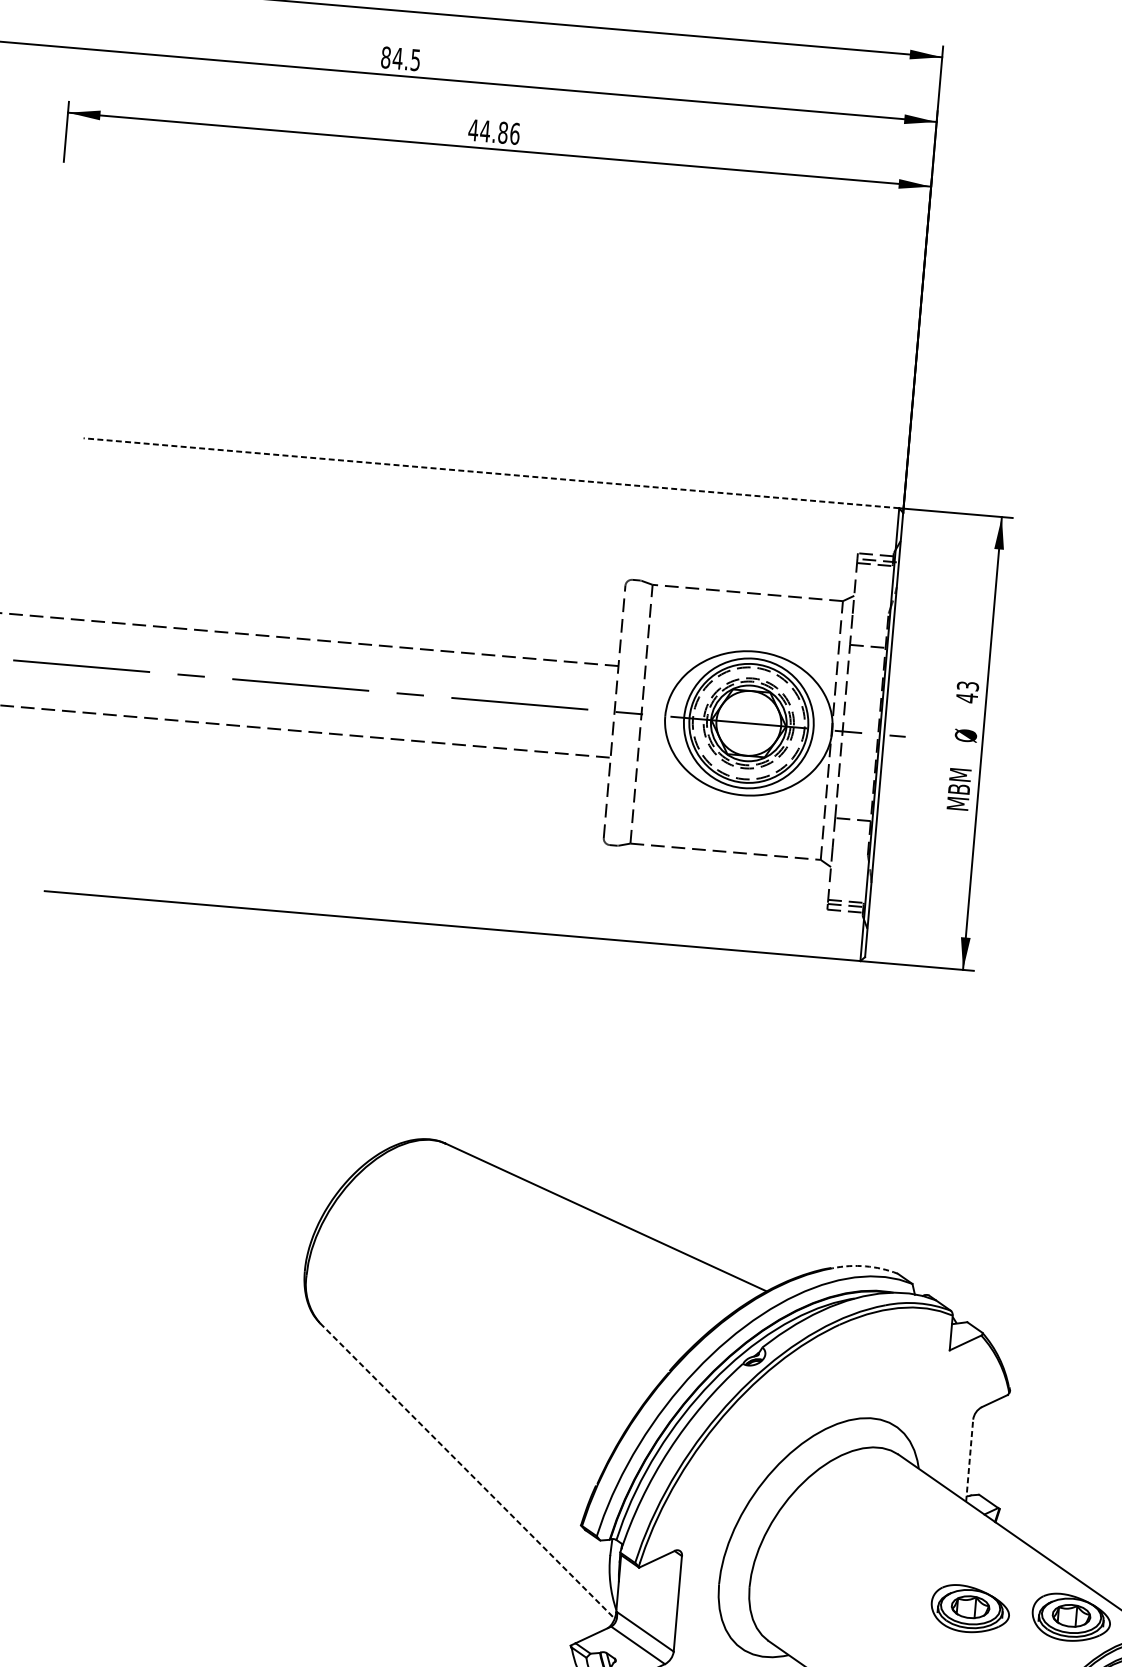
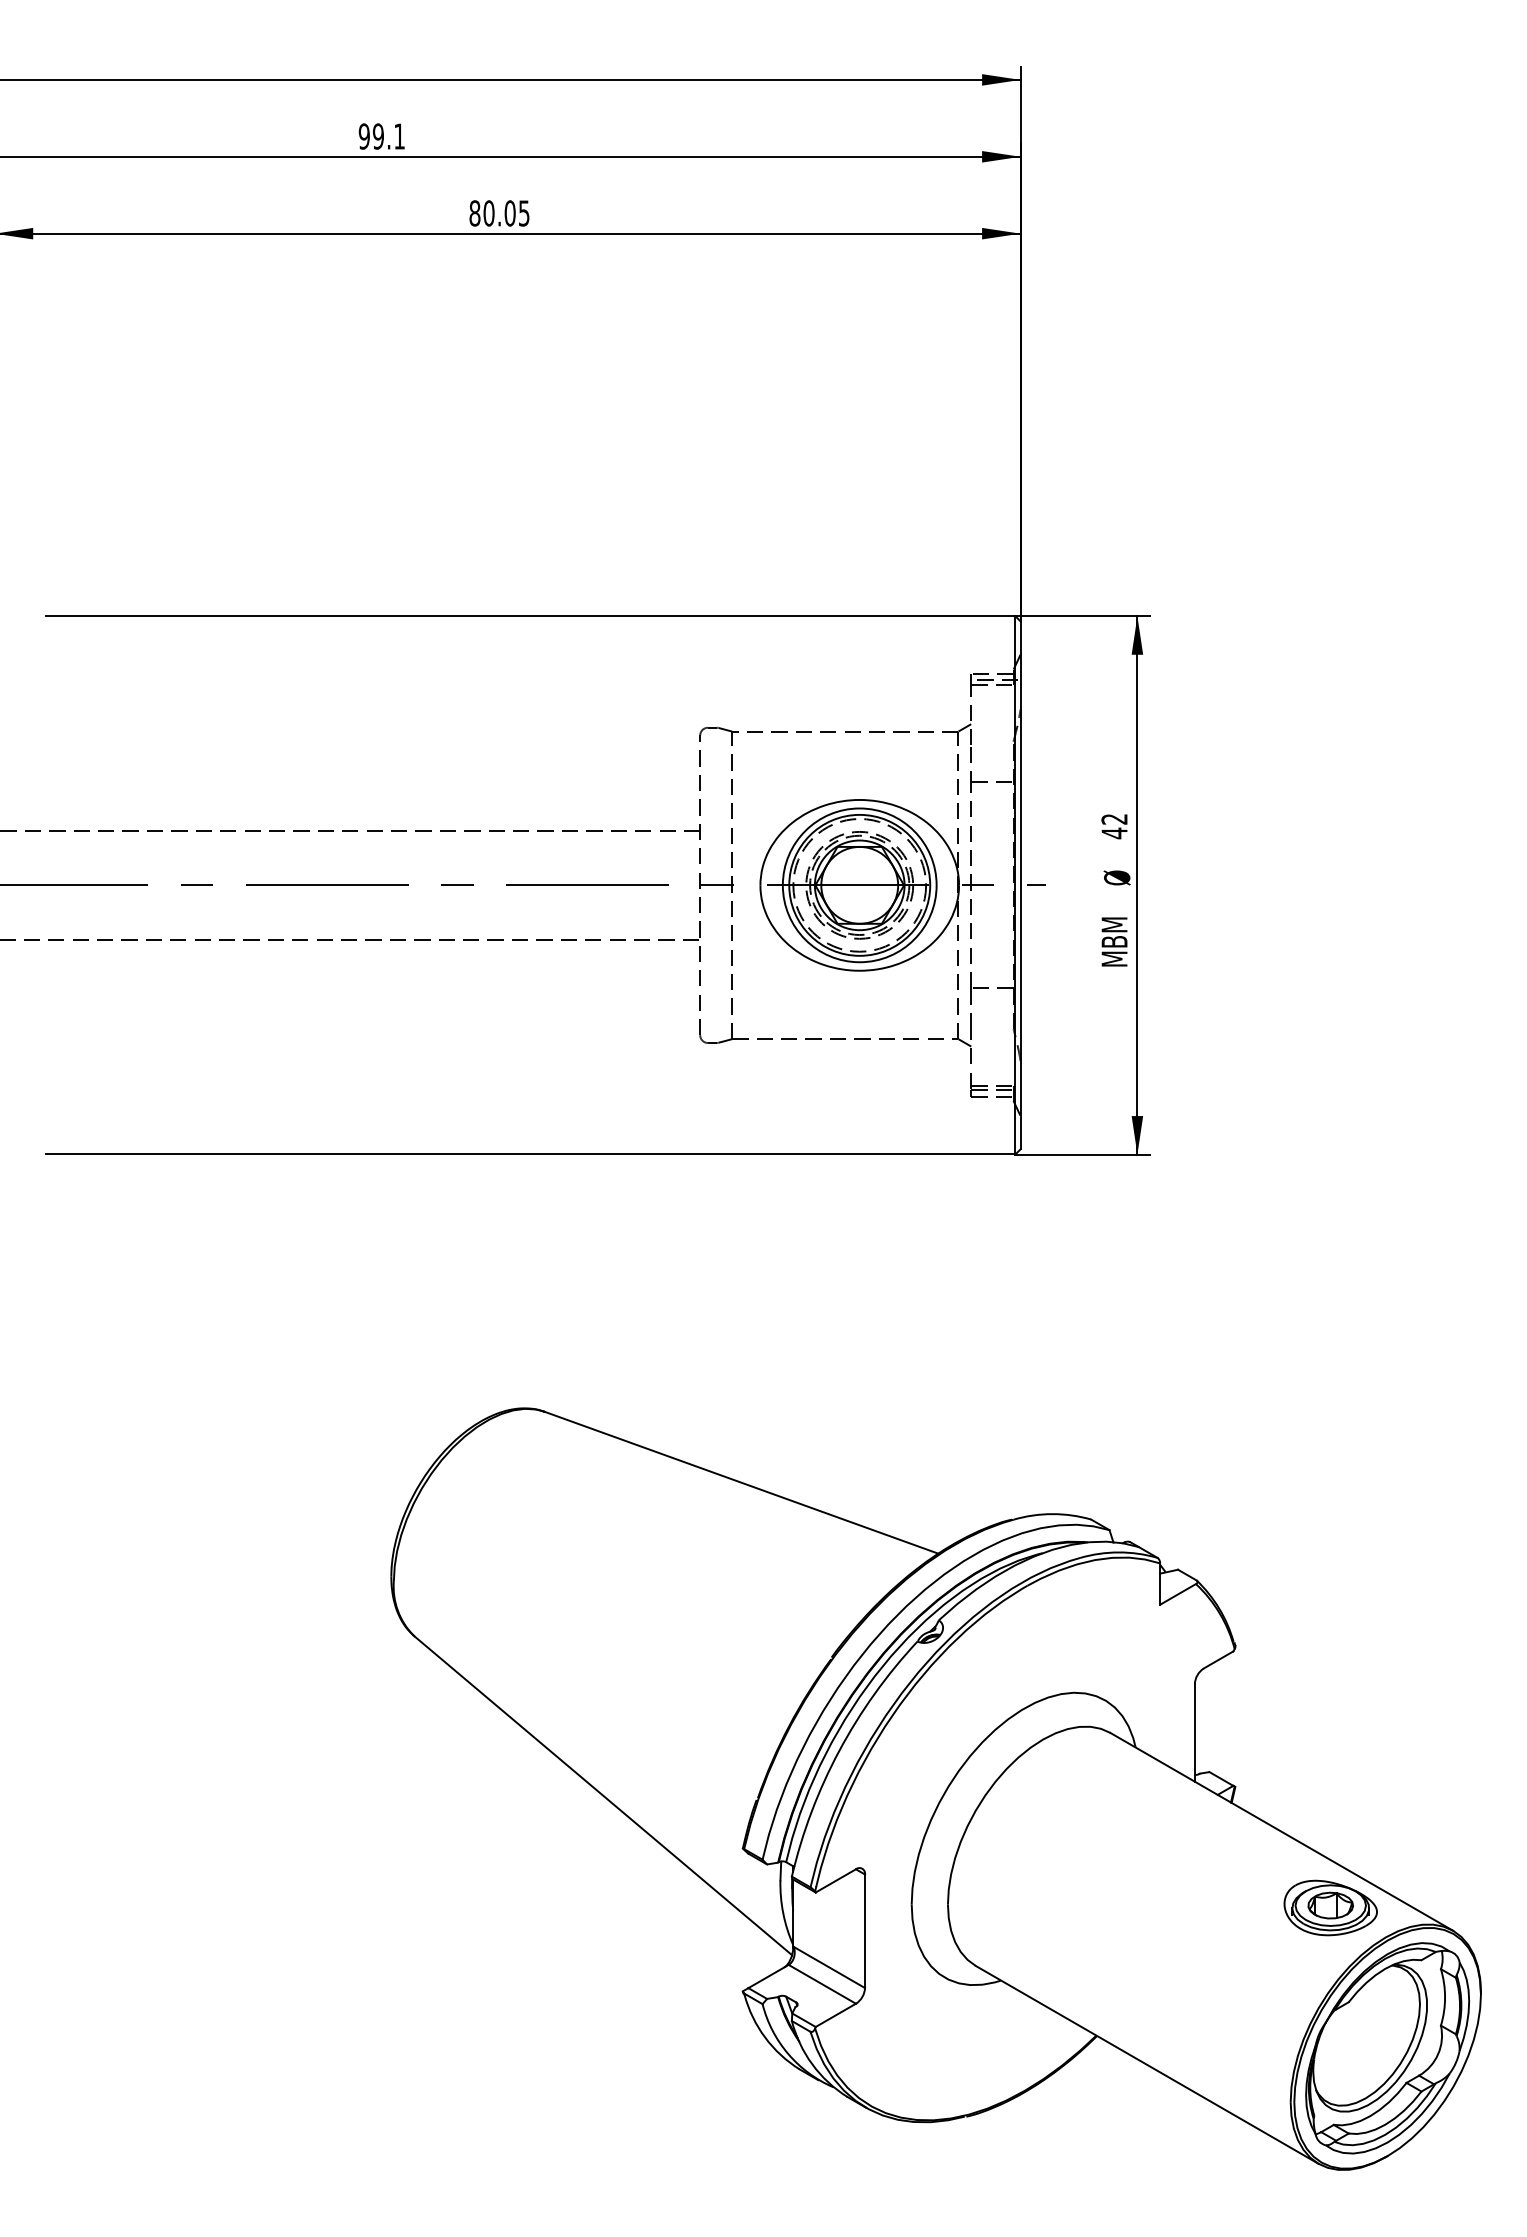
text: (400, 58) -> (381, 136), 84.5 -> 99.1
text: (494, 132) -> (499, 213), 44.86 -> 80.05
line: (491, 473) -> (530, 616), dashed -> solid
text: (967, 686) -> (1114, 819), 43 -> 42
arc: (865, 1266) -> (1052, 1514), dashed -> solid
line: (969, 1460) -> (1194, 1732), dashed -> solid
line: (467, 1471) -> (603, 1796), dashed -> solid
part: (970, 1608) -> (1210, 1907), removed

